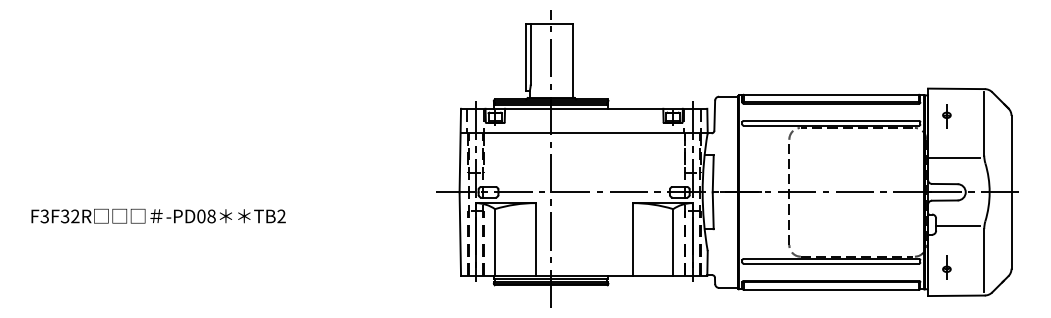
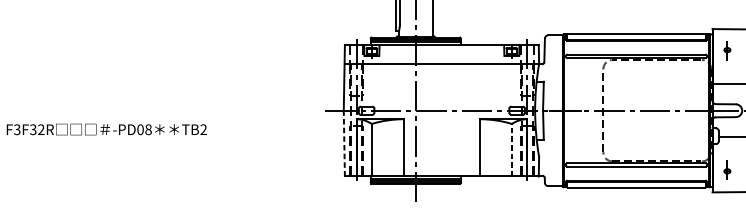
line: (460, 234) -> (344, 143), solid -> dashed
line: (673, 241) -> (512, 149), solid -> dashed

